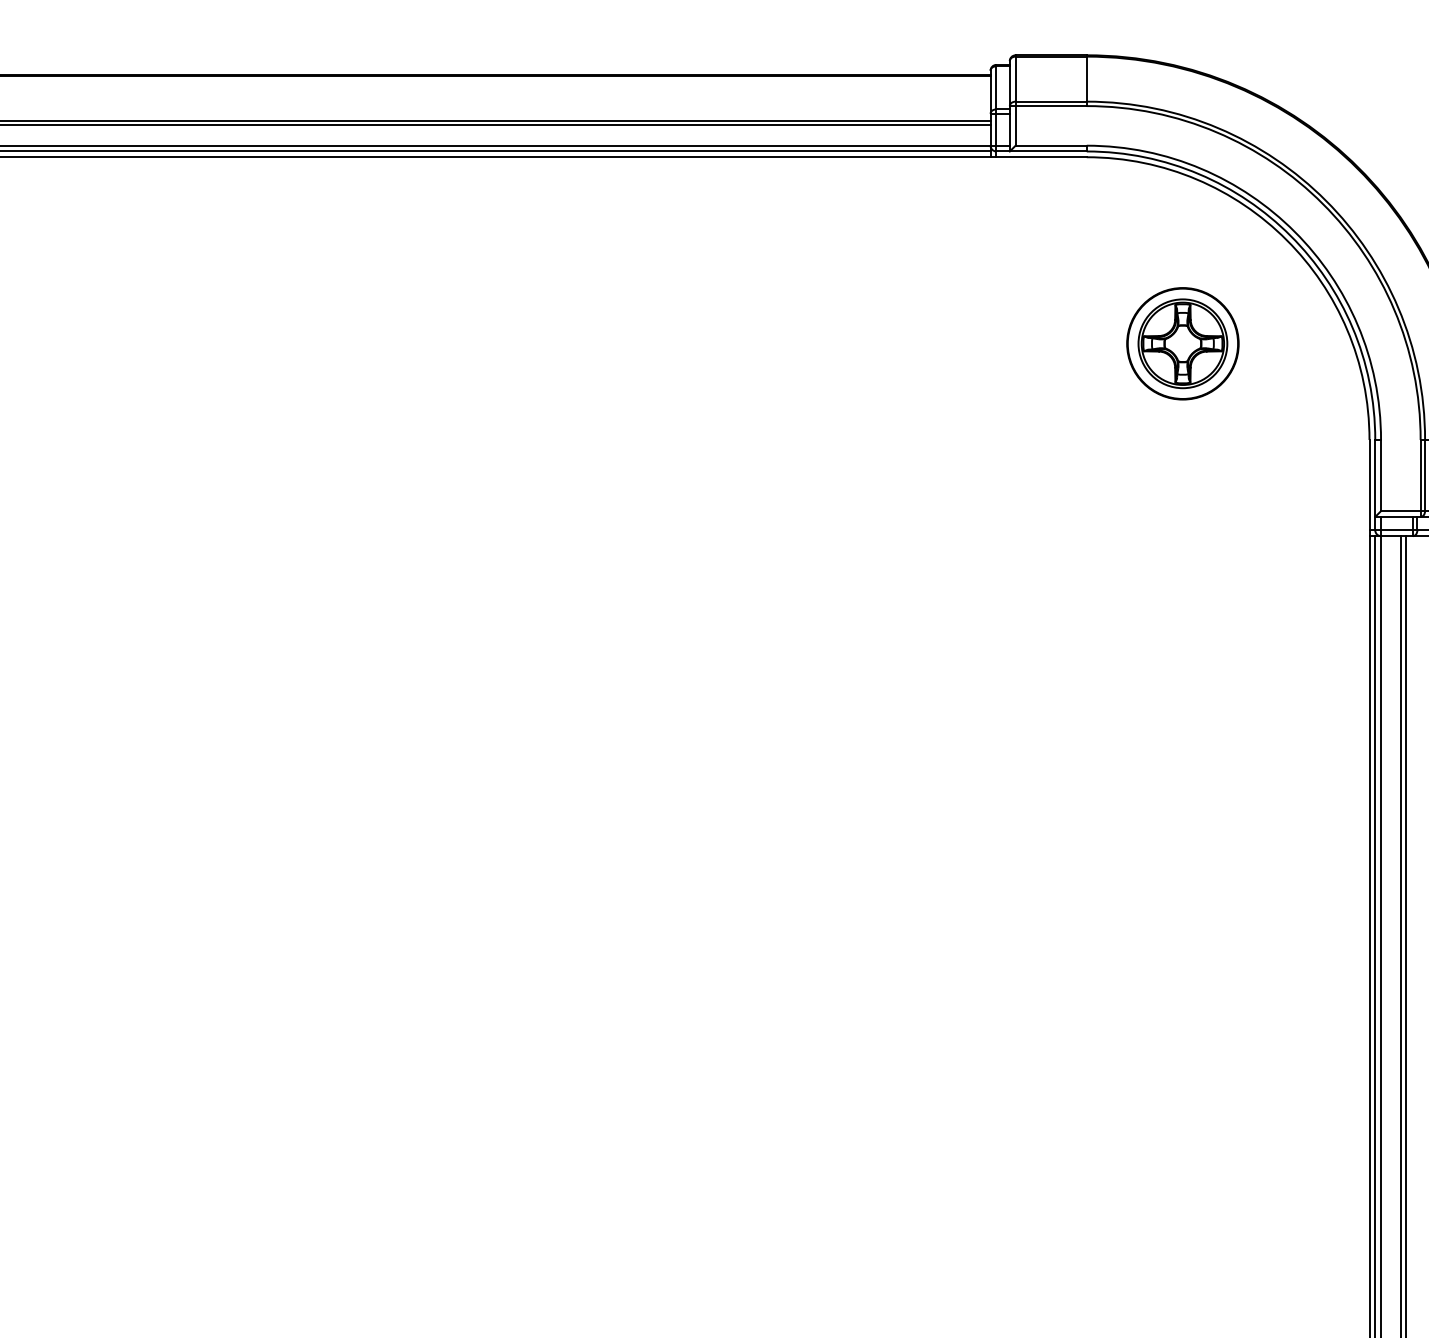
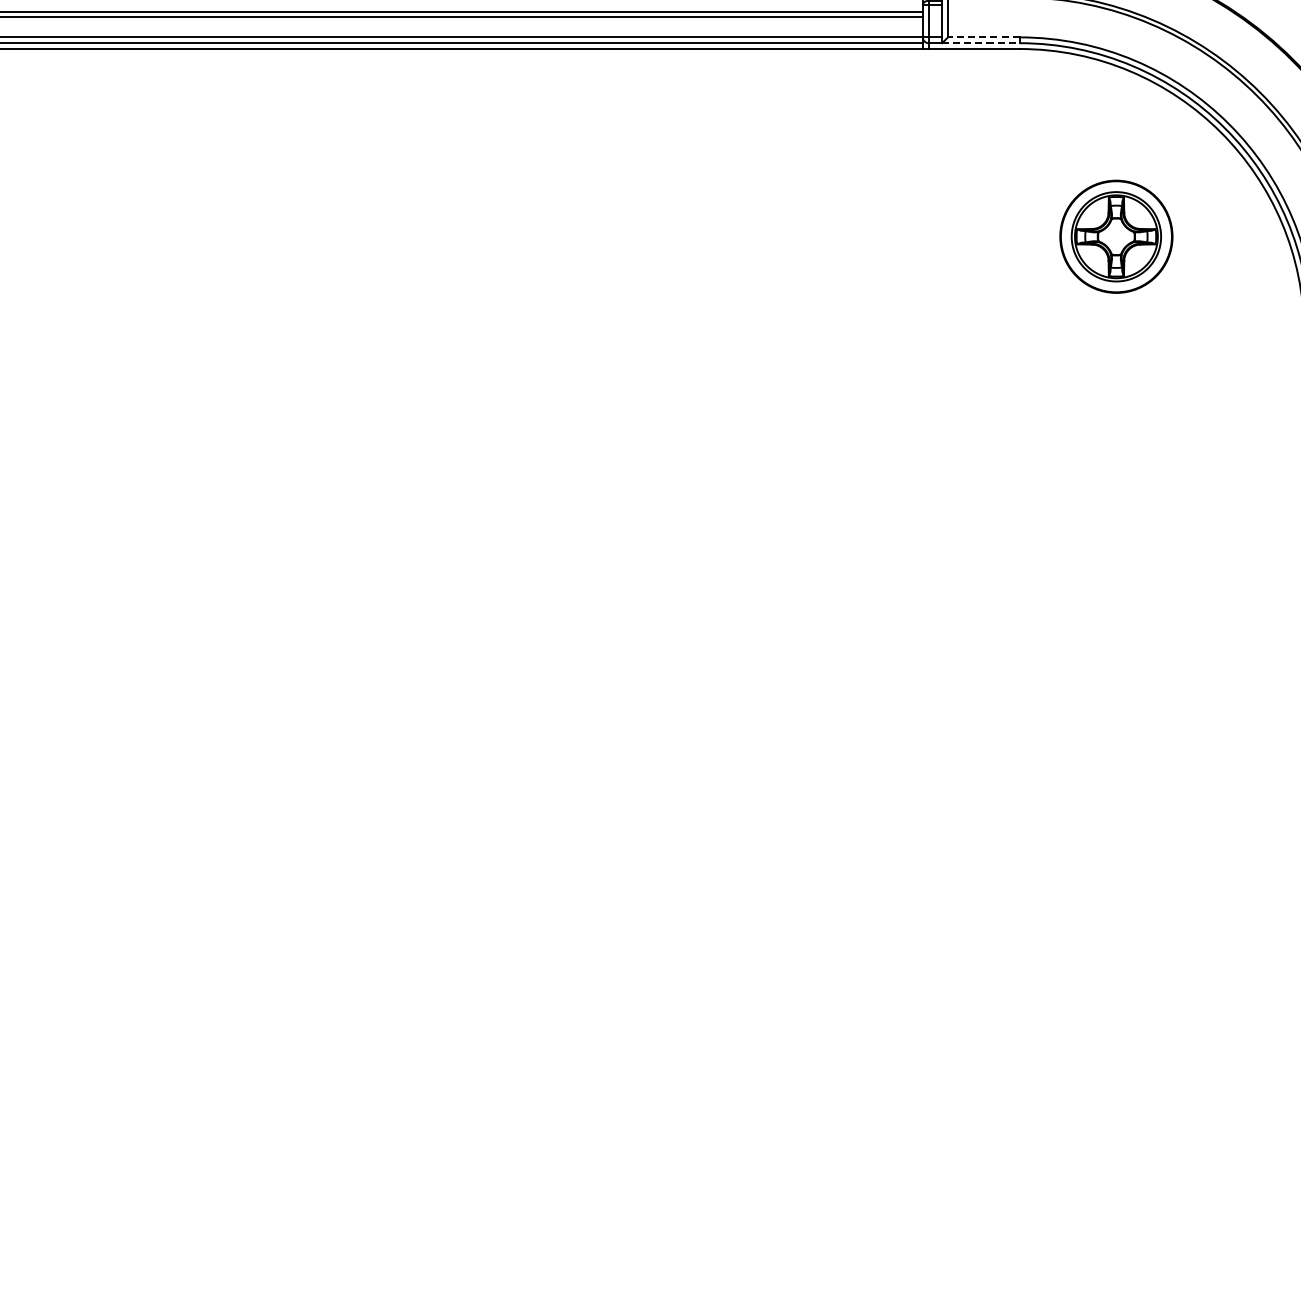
line: (1051, 145) -> (984, 37), solid -> dashed
line: (1048, 151) -> (981, 43), solid -> dashed

